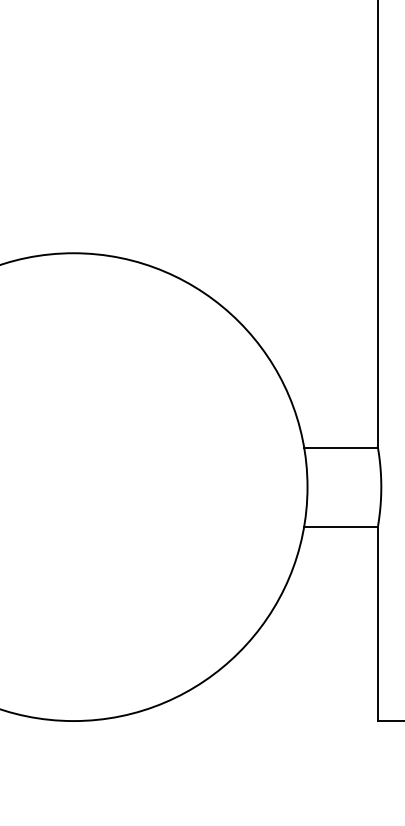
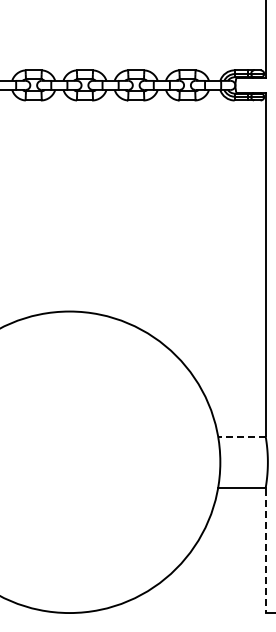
line: (340, 447) -> (241, 436), solid -> dashed
line: (377, 625) -> (265, 551), solid -> dashed

